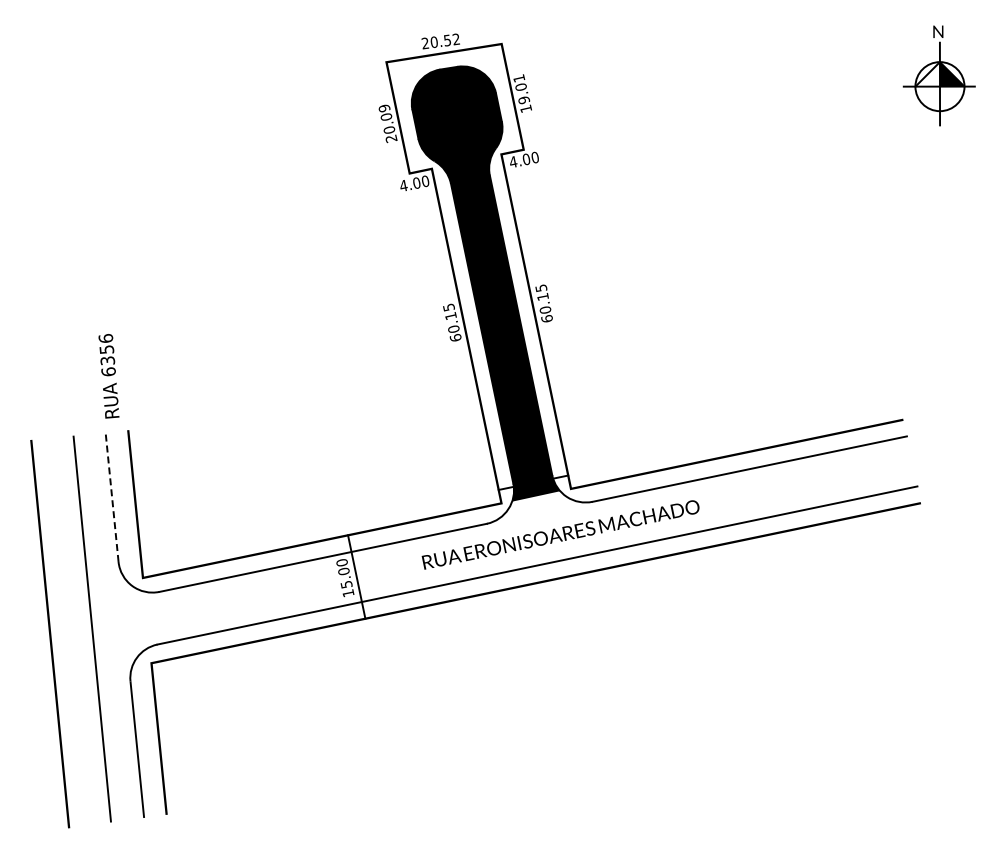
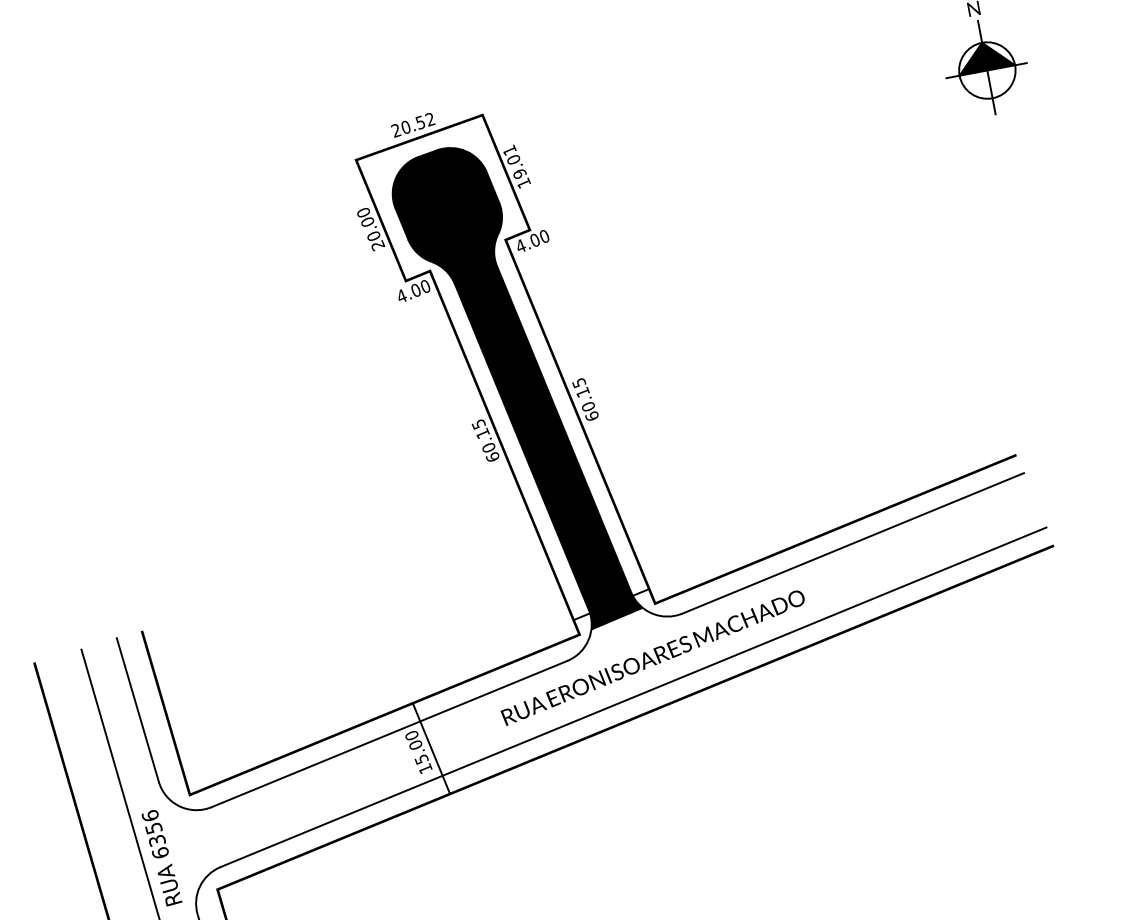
fill: (927, 74) -> (970, 59), added
text: (384, 108) -> (363, 212), 20.09 -> 20.00
text: (108, 376) -> (161, 858), moved
line: (112, 496) -> (138, 709), dashed -> solid

